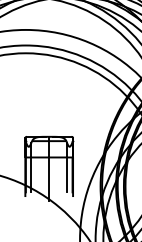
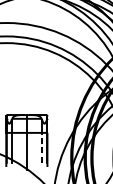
line: (67, 174) -> (42, 147), solid -> dashed

